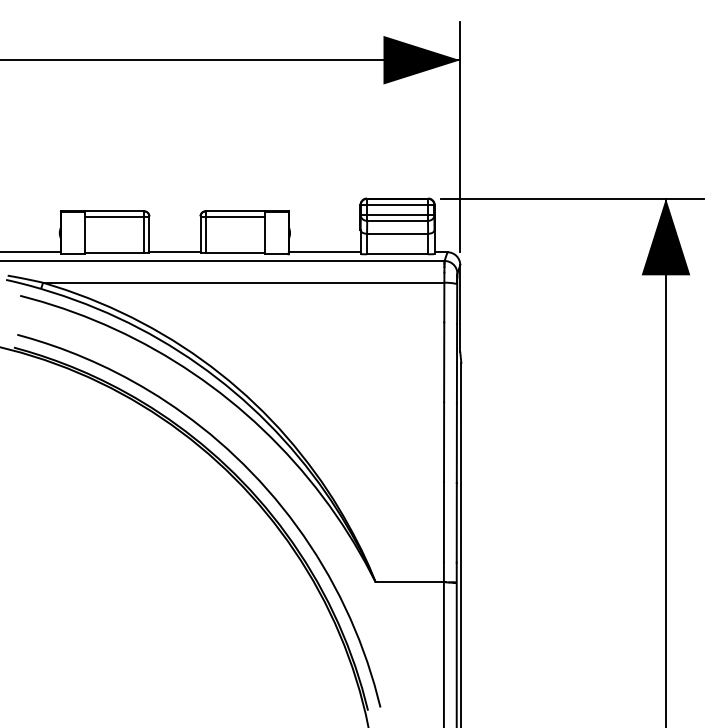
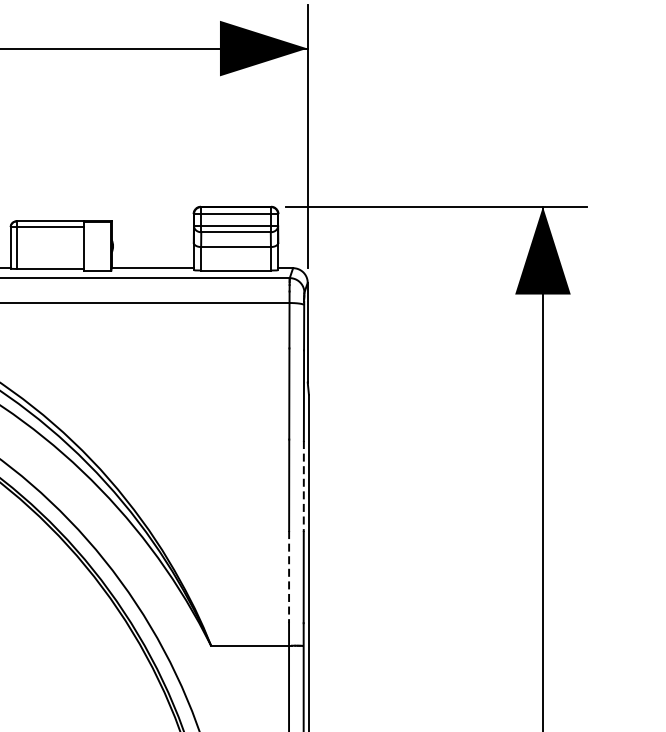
line: (456, 443) -> (303, 486), solid -> dashed
line: (443, 522) -> (288, 577), solid -> dashed

